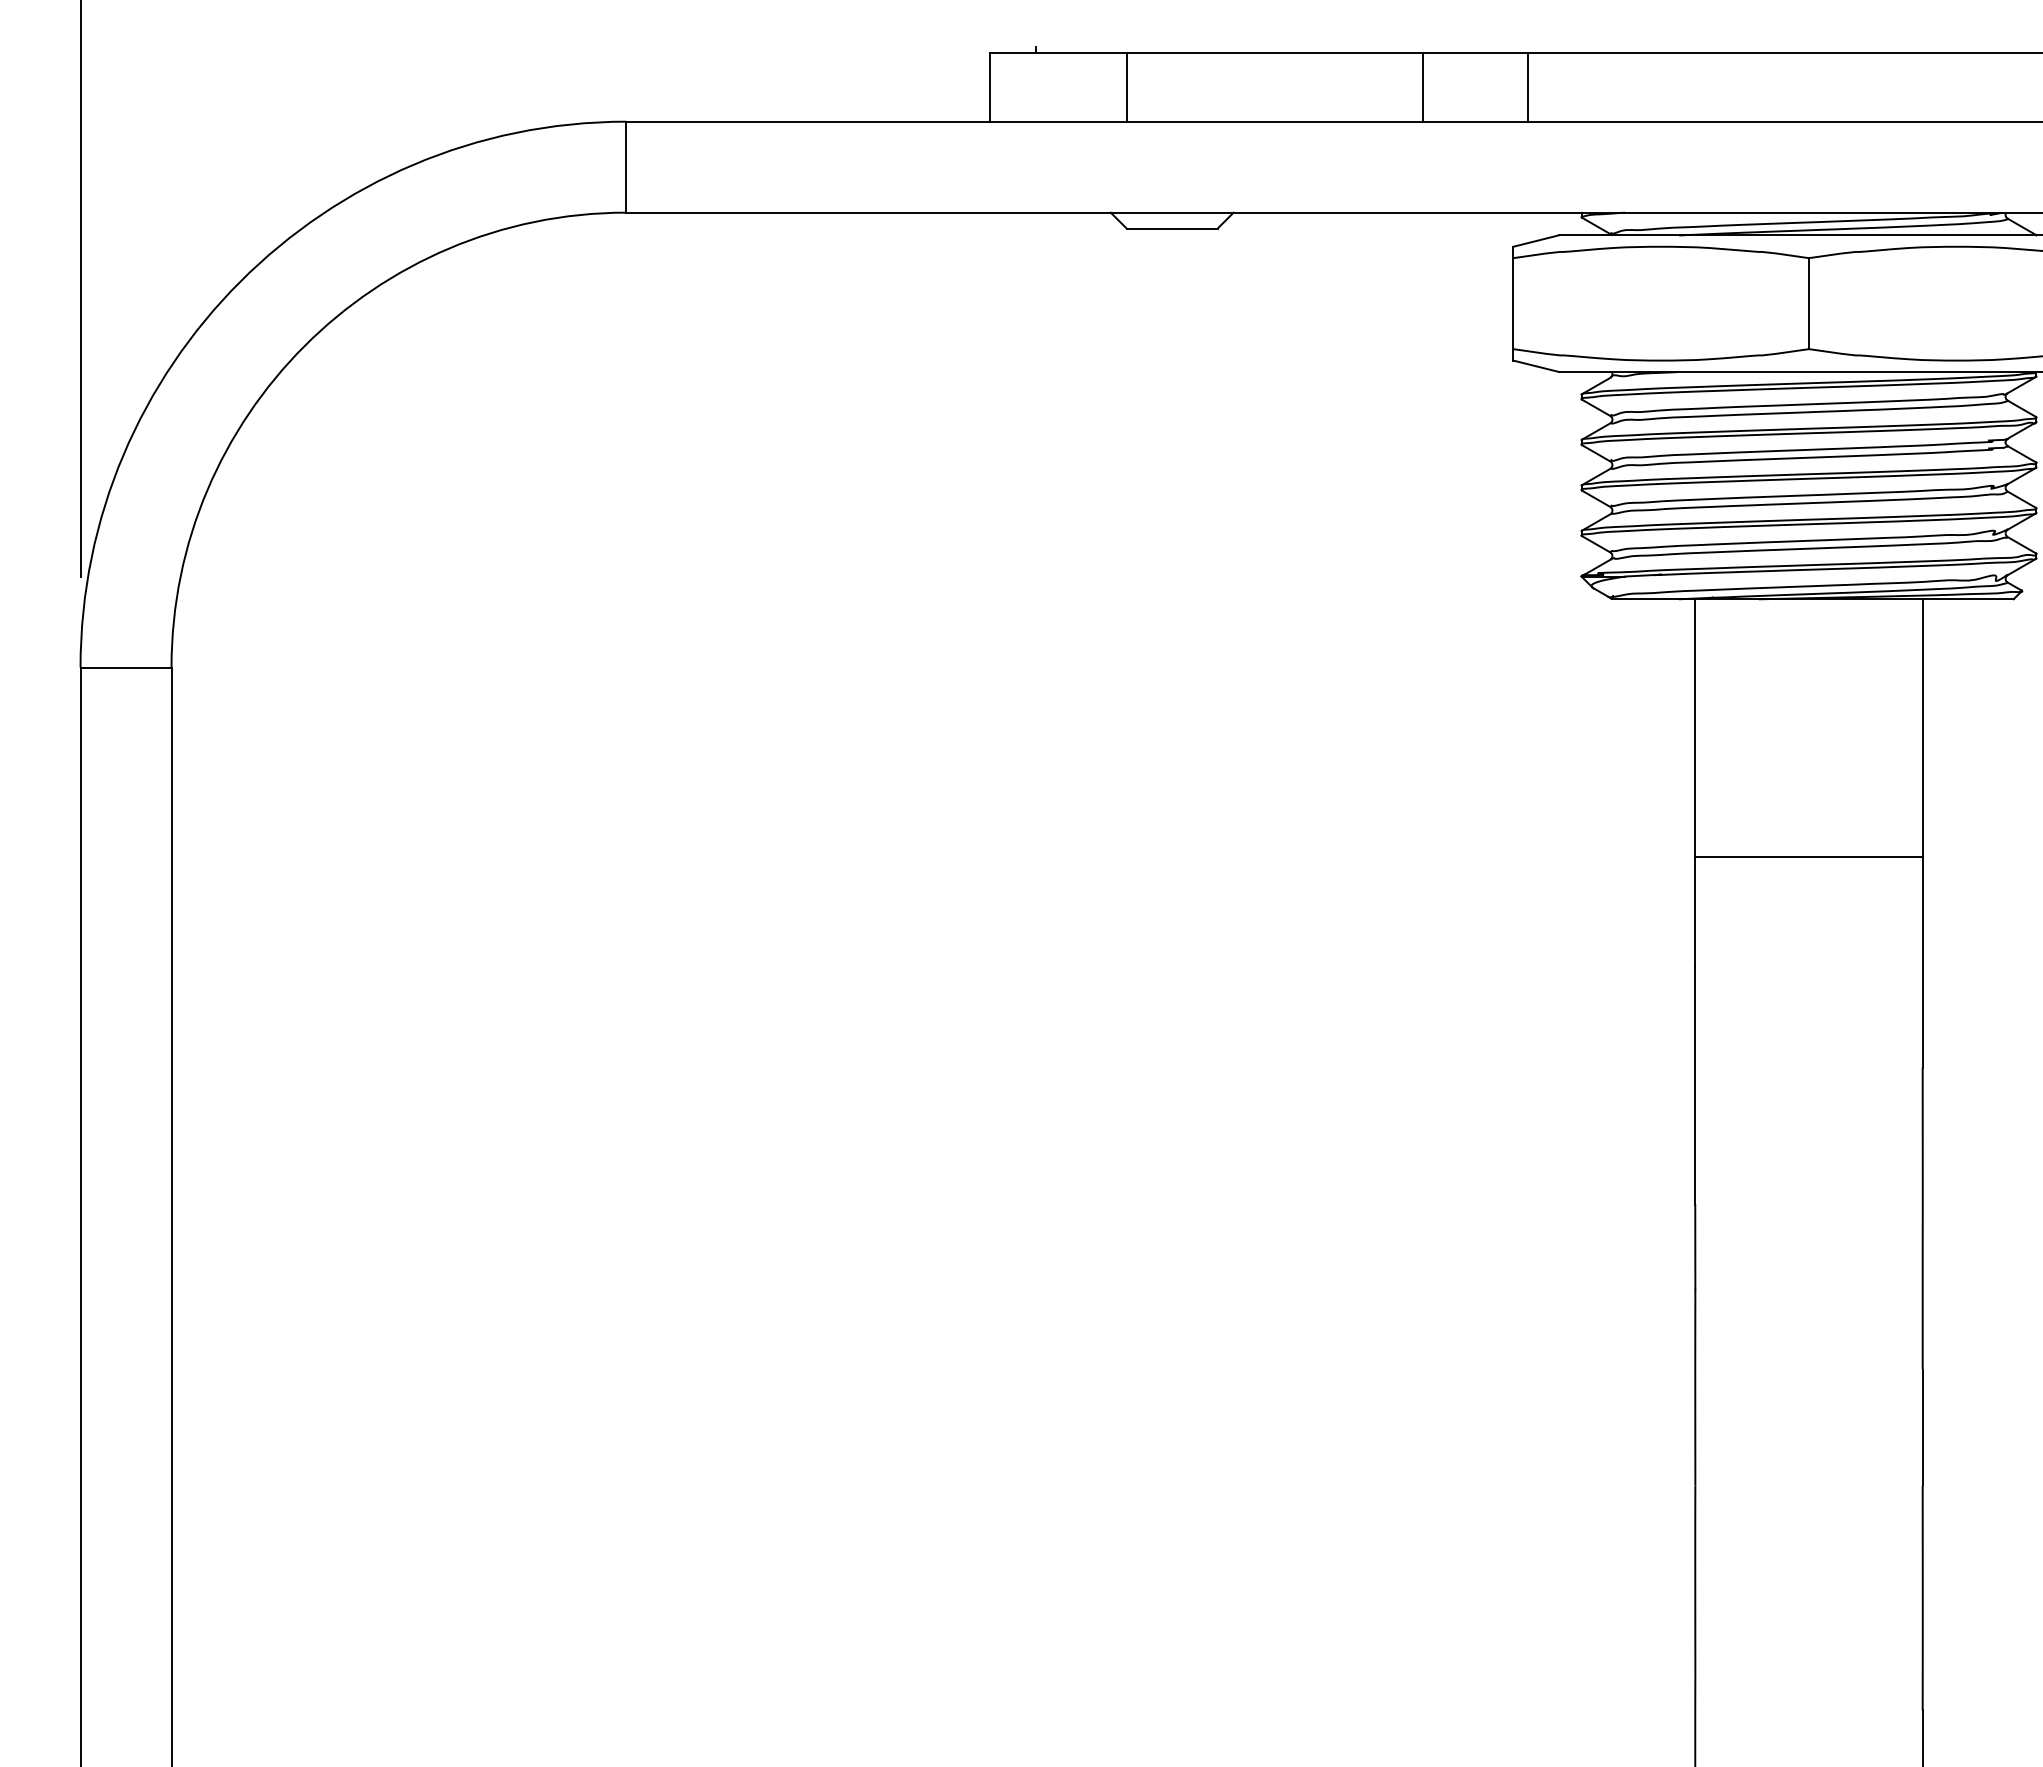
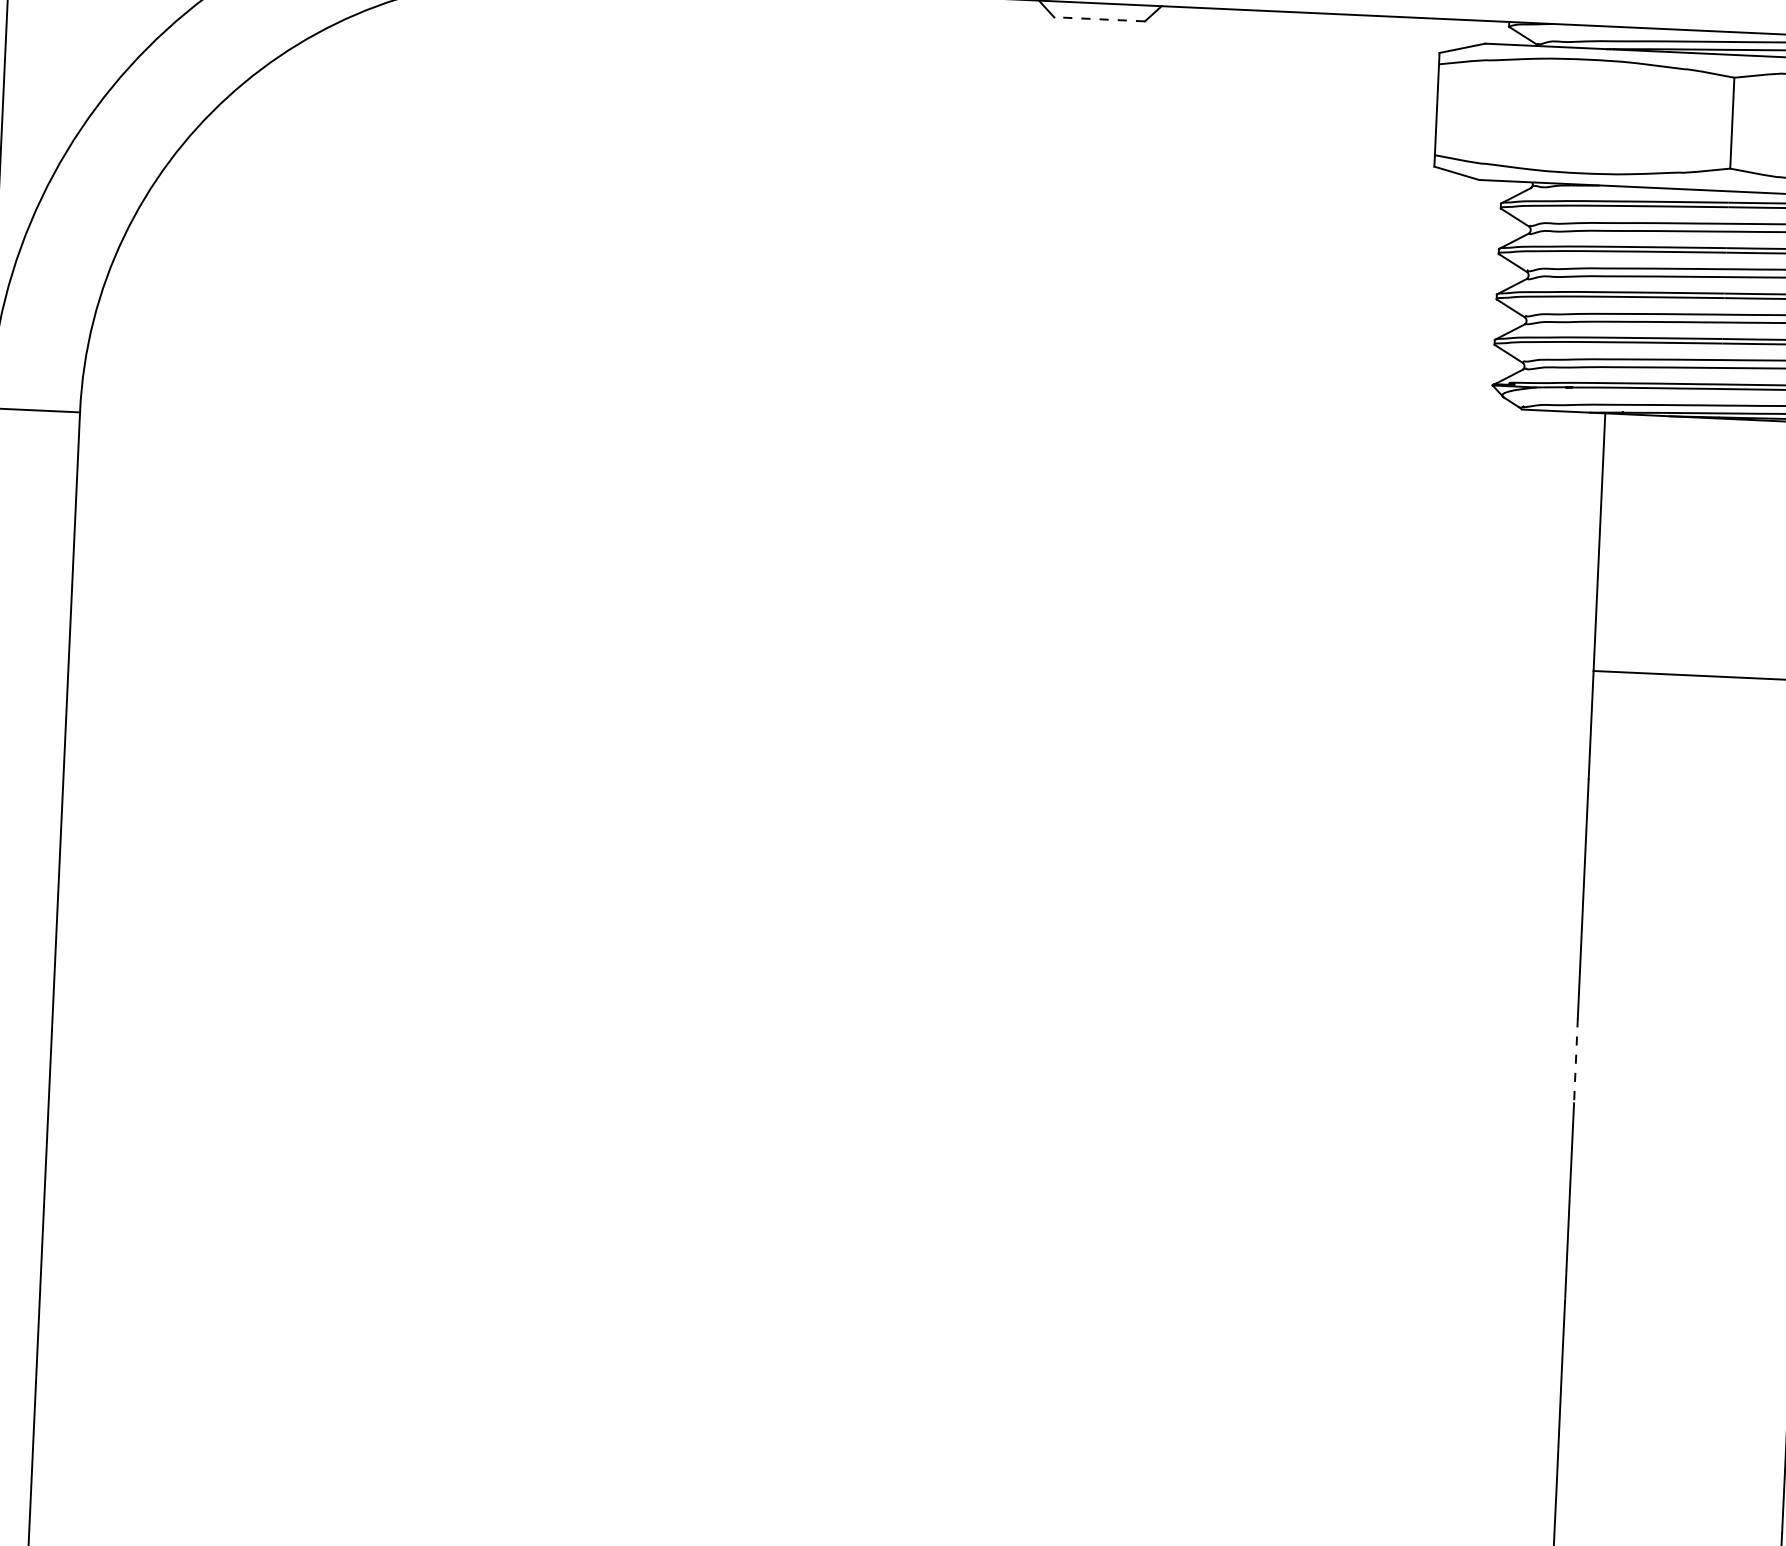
line: (1171, 228) -> (1098, 19), solid -> dashed
line: (1695, 1247) -> (1576, 1060), solid -> dashed

